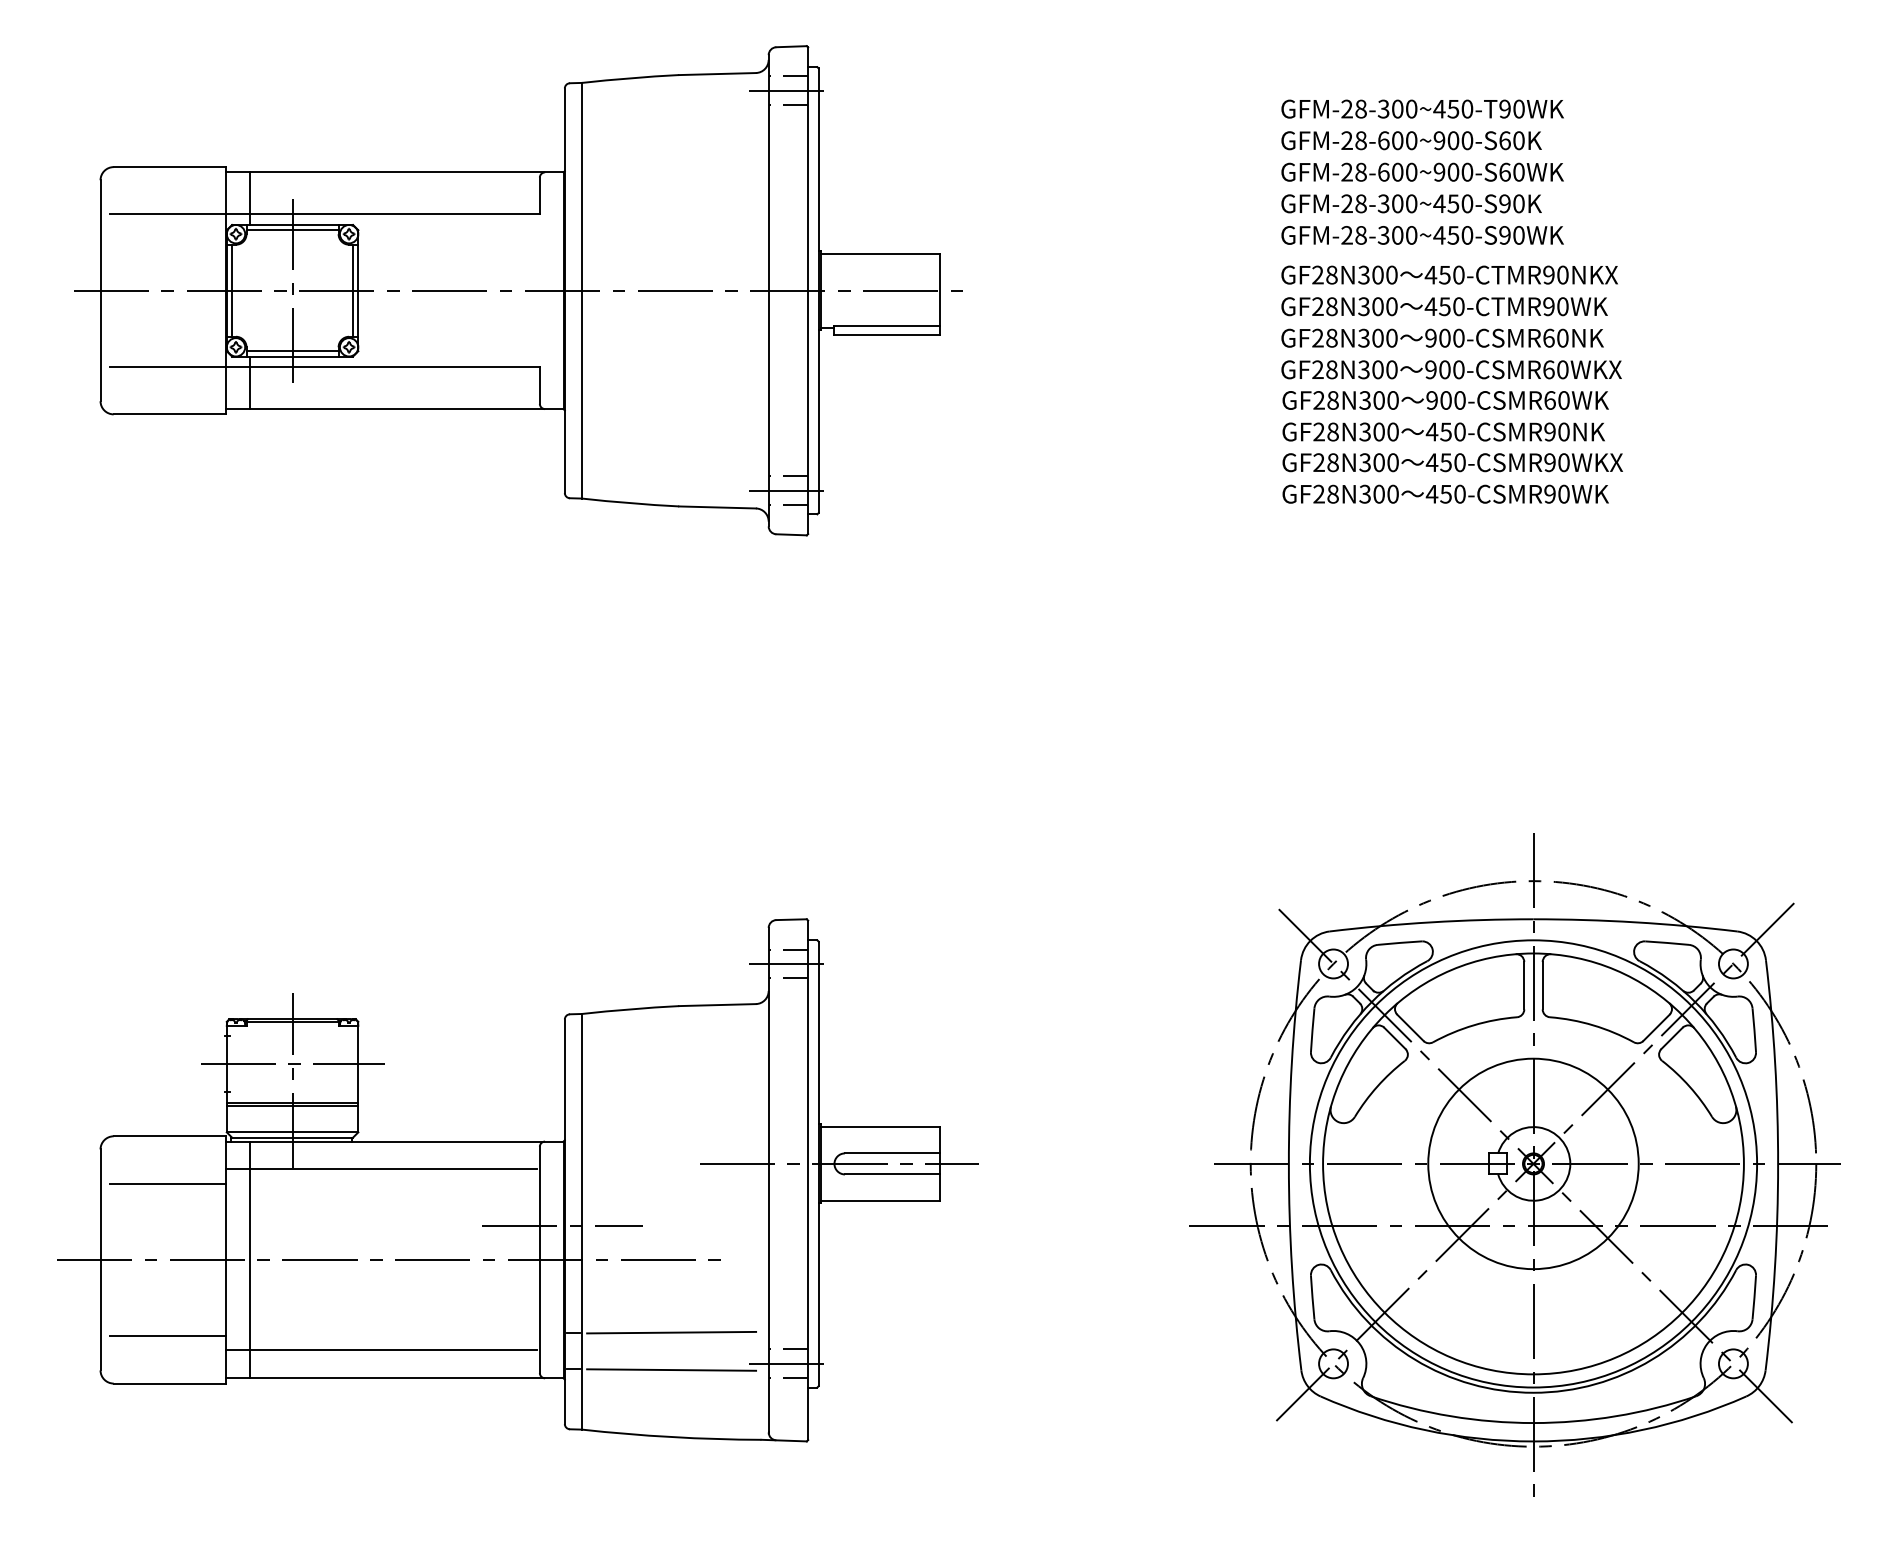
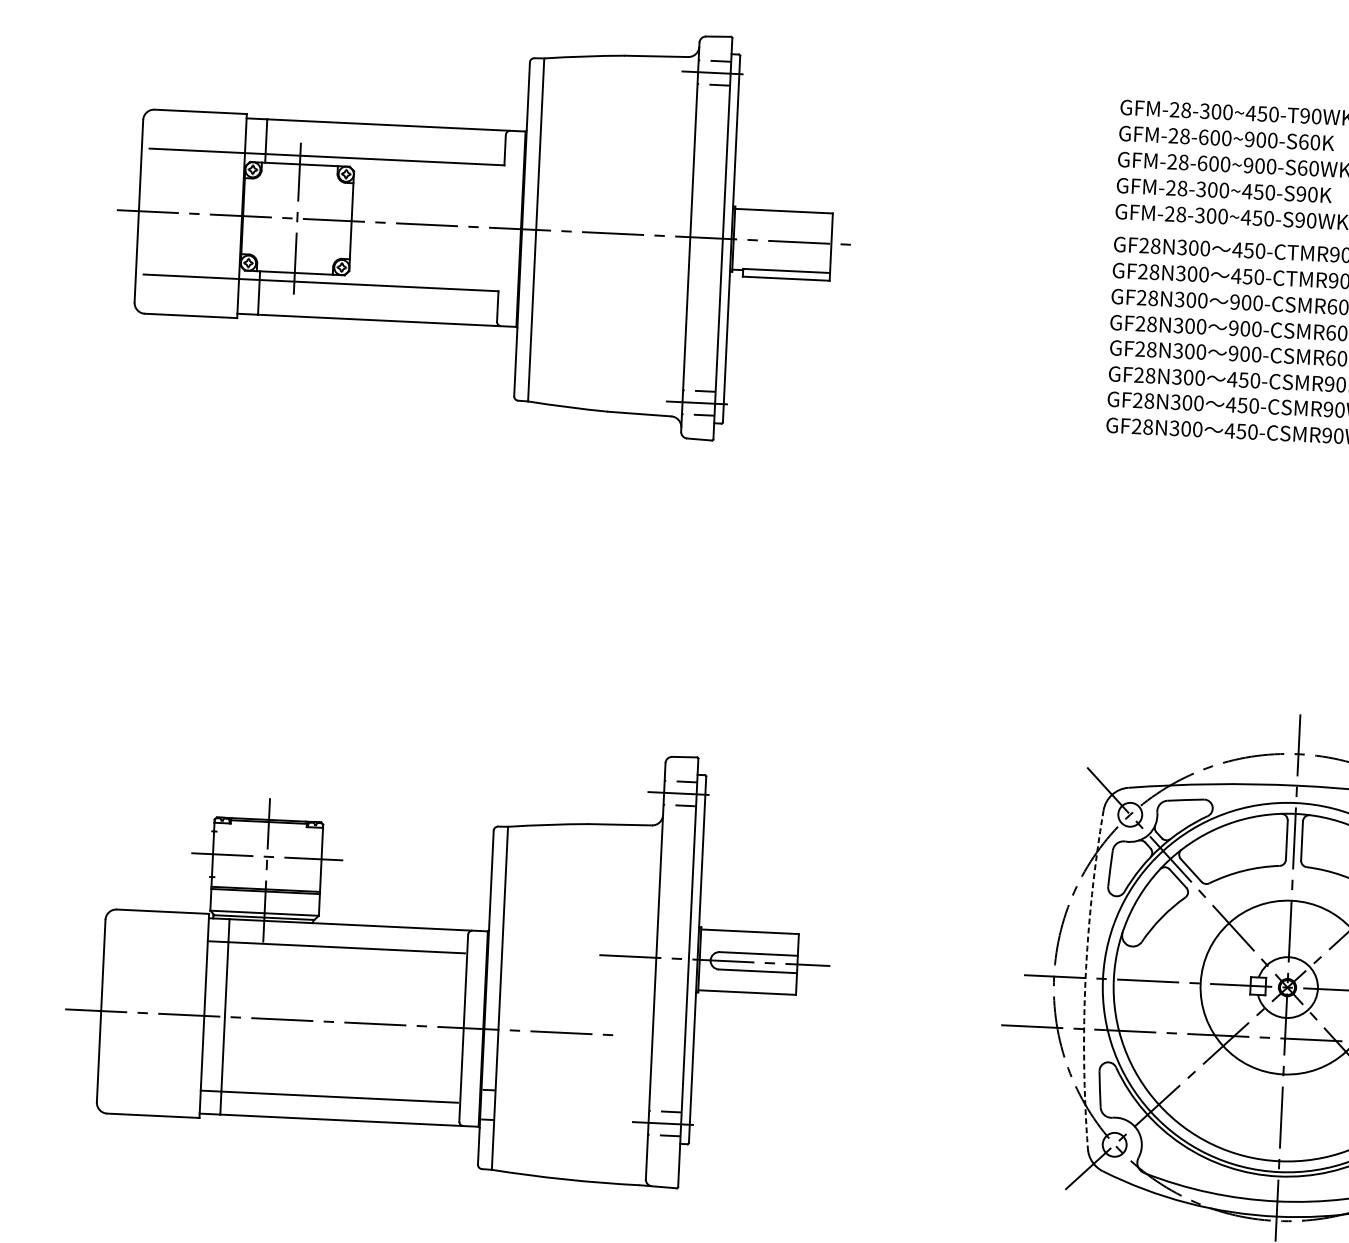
line: (292, 230) -> (299, 168), removed
line: (232, 290) -> (247, 216), removed
line: (353, 290) -> (347, 220), removed
line: (292, 351) -> (294, 268), removed
arc: (1288, 1165) -> (1085, 979), solid -> dashed
line: (167, 1183) -> (159, 950), removed
line: (562, 1225) -> (483, 1000), removed
line: (671, 1332) -> (569, 1093), removed
line: (167, 1336) -> (153, 1076), removed
line: (671, 1369) -> (568, 1123), removed

